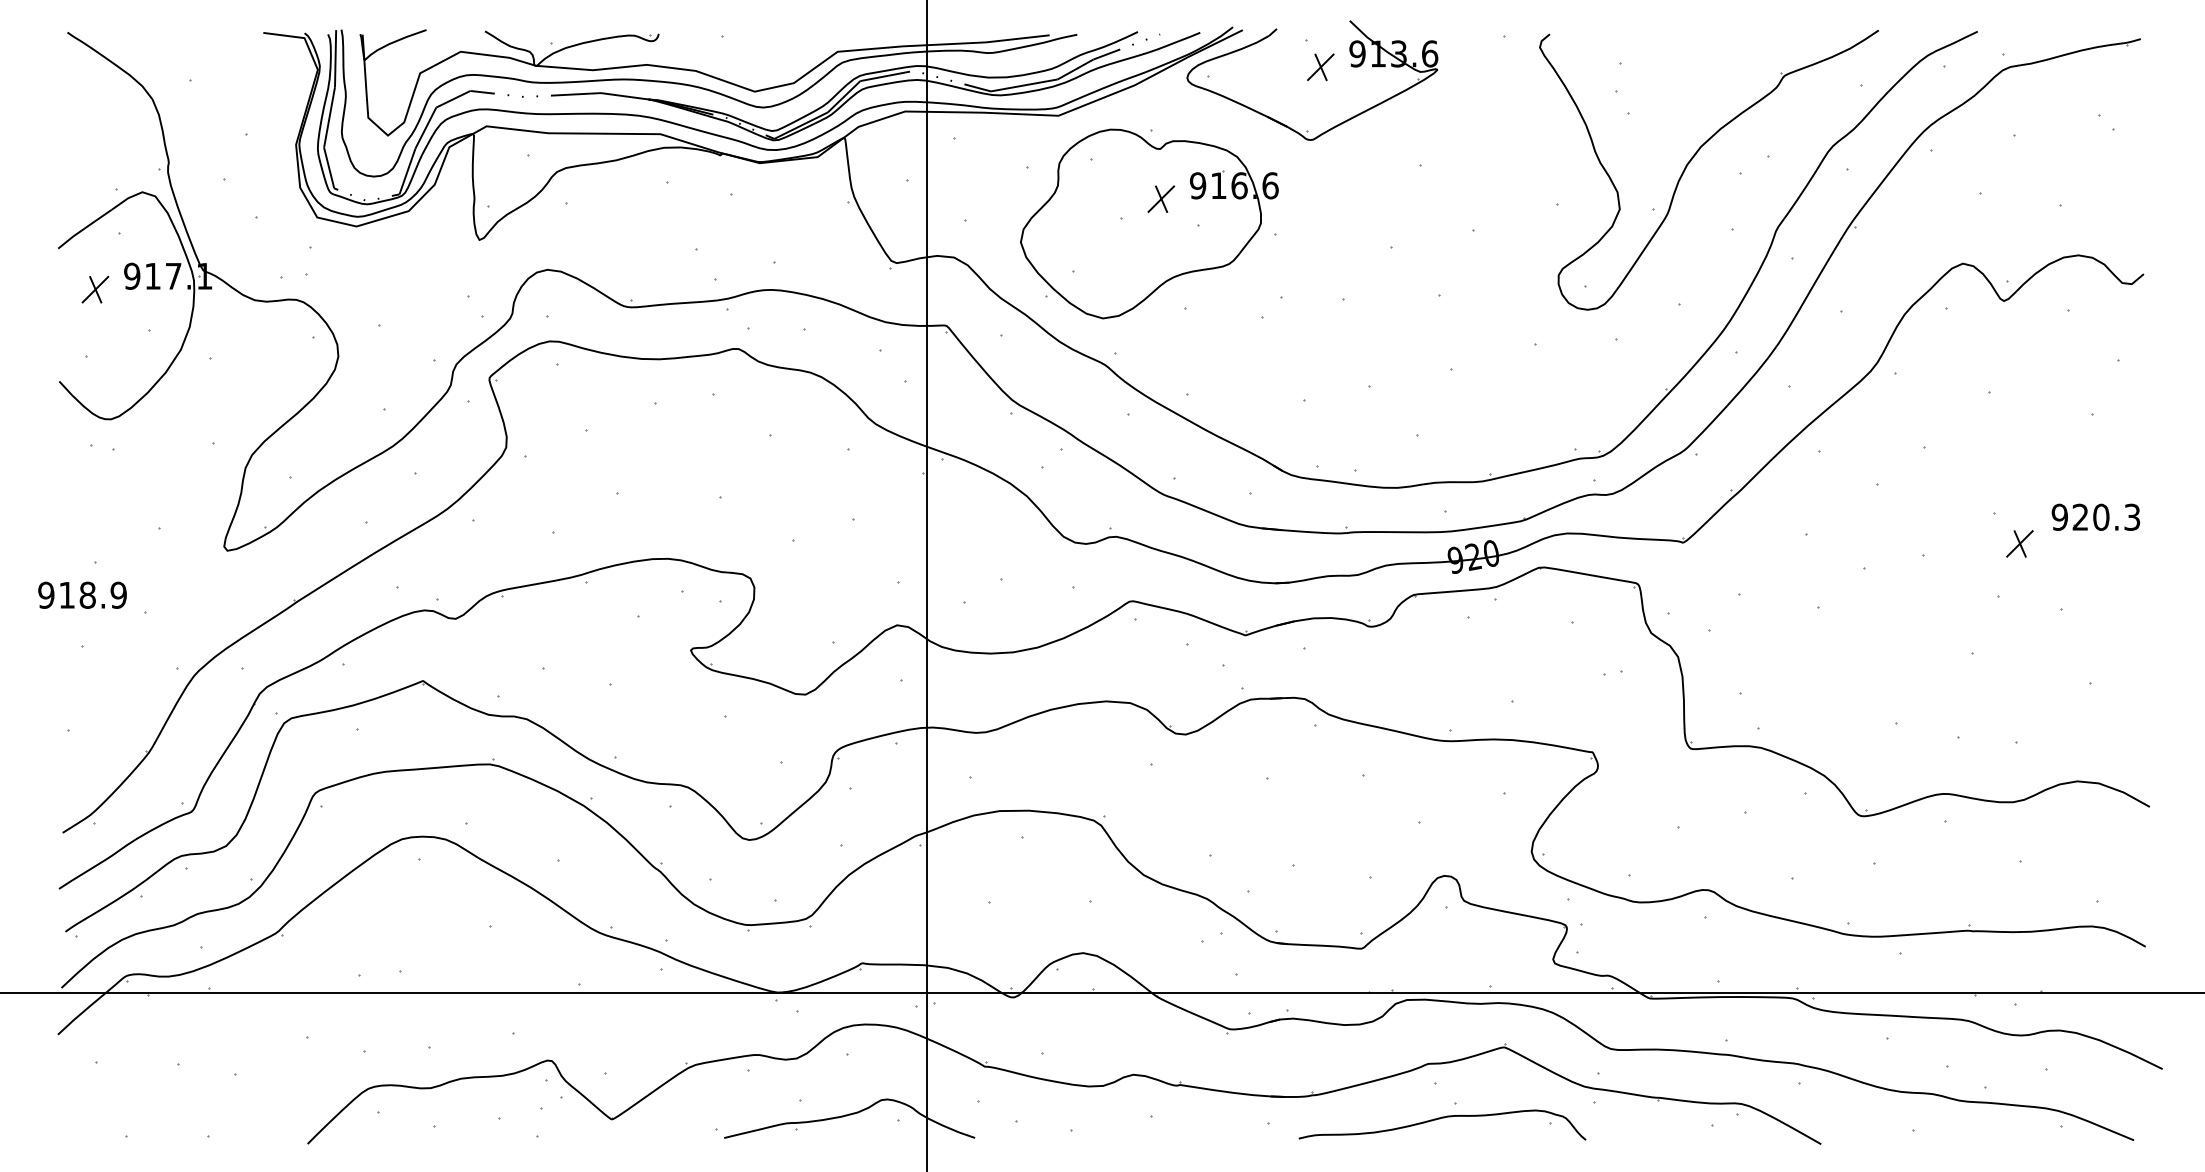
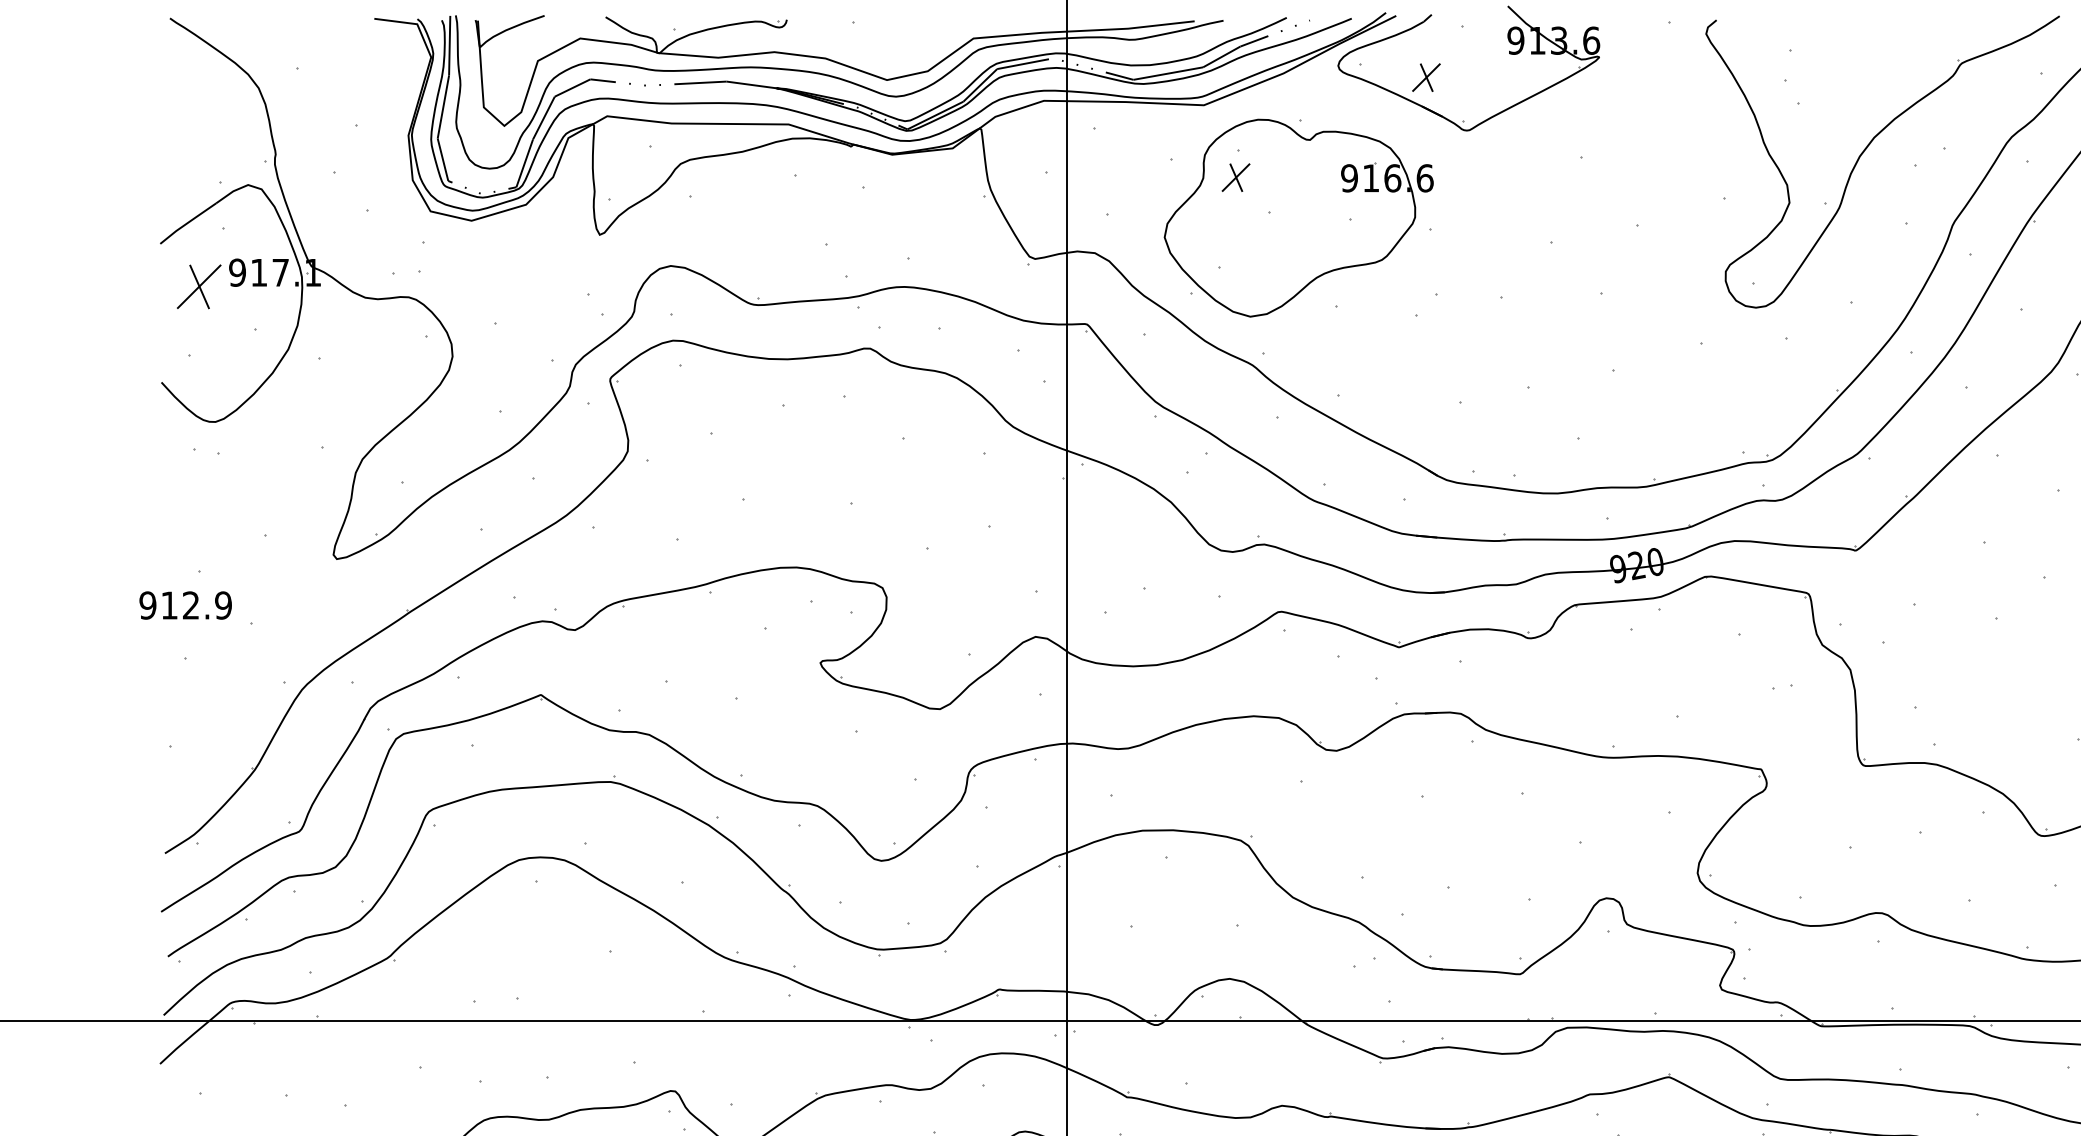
part: (1320, 67) -> (1426, 77), moved
part: (1161, 198) -> (1236, 176), moved
part: (95, 289) -> (199, 286), size x1.6
text: (87, 594) -> (190, 604), 918.9 -> 912.9

